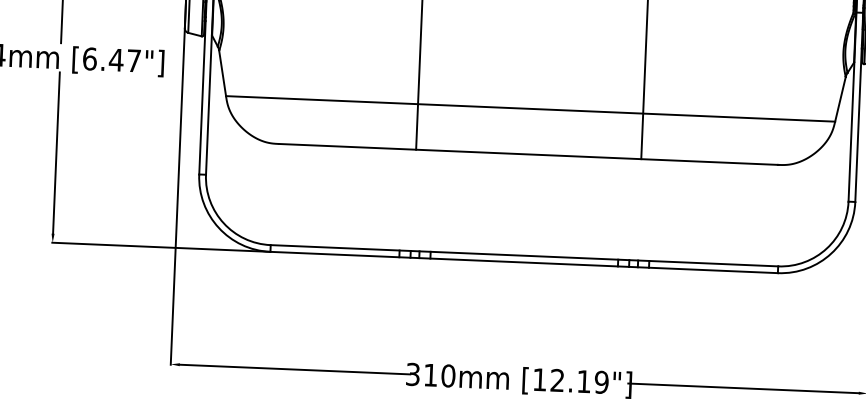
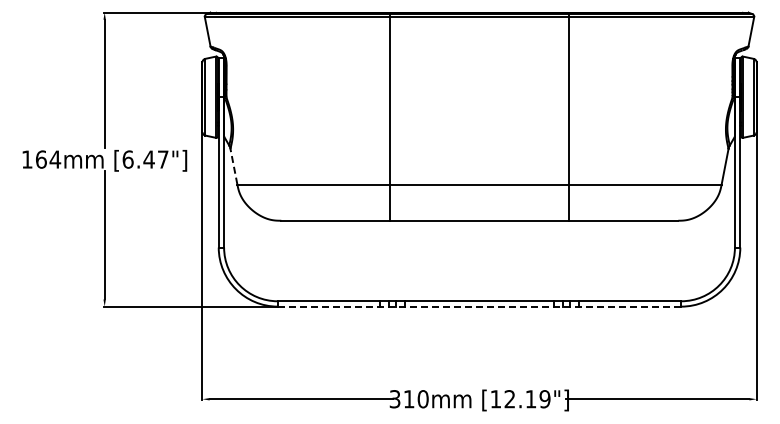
line: (222, 73) -> (233, 166), solid -> dashed
line: (524, 262) -> (479, 306), solid -> dashed

